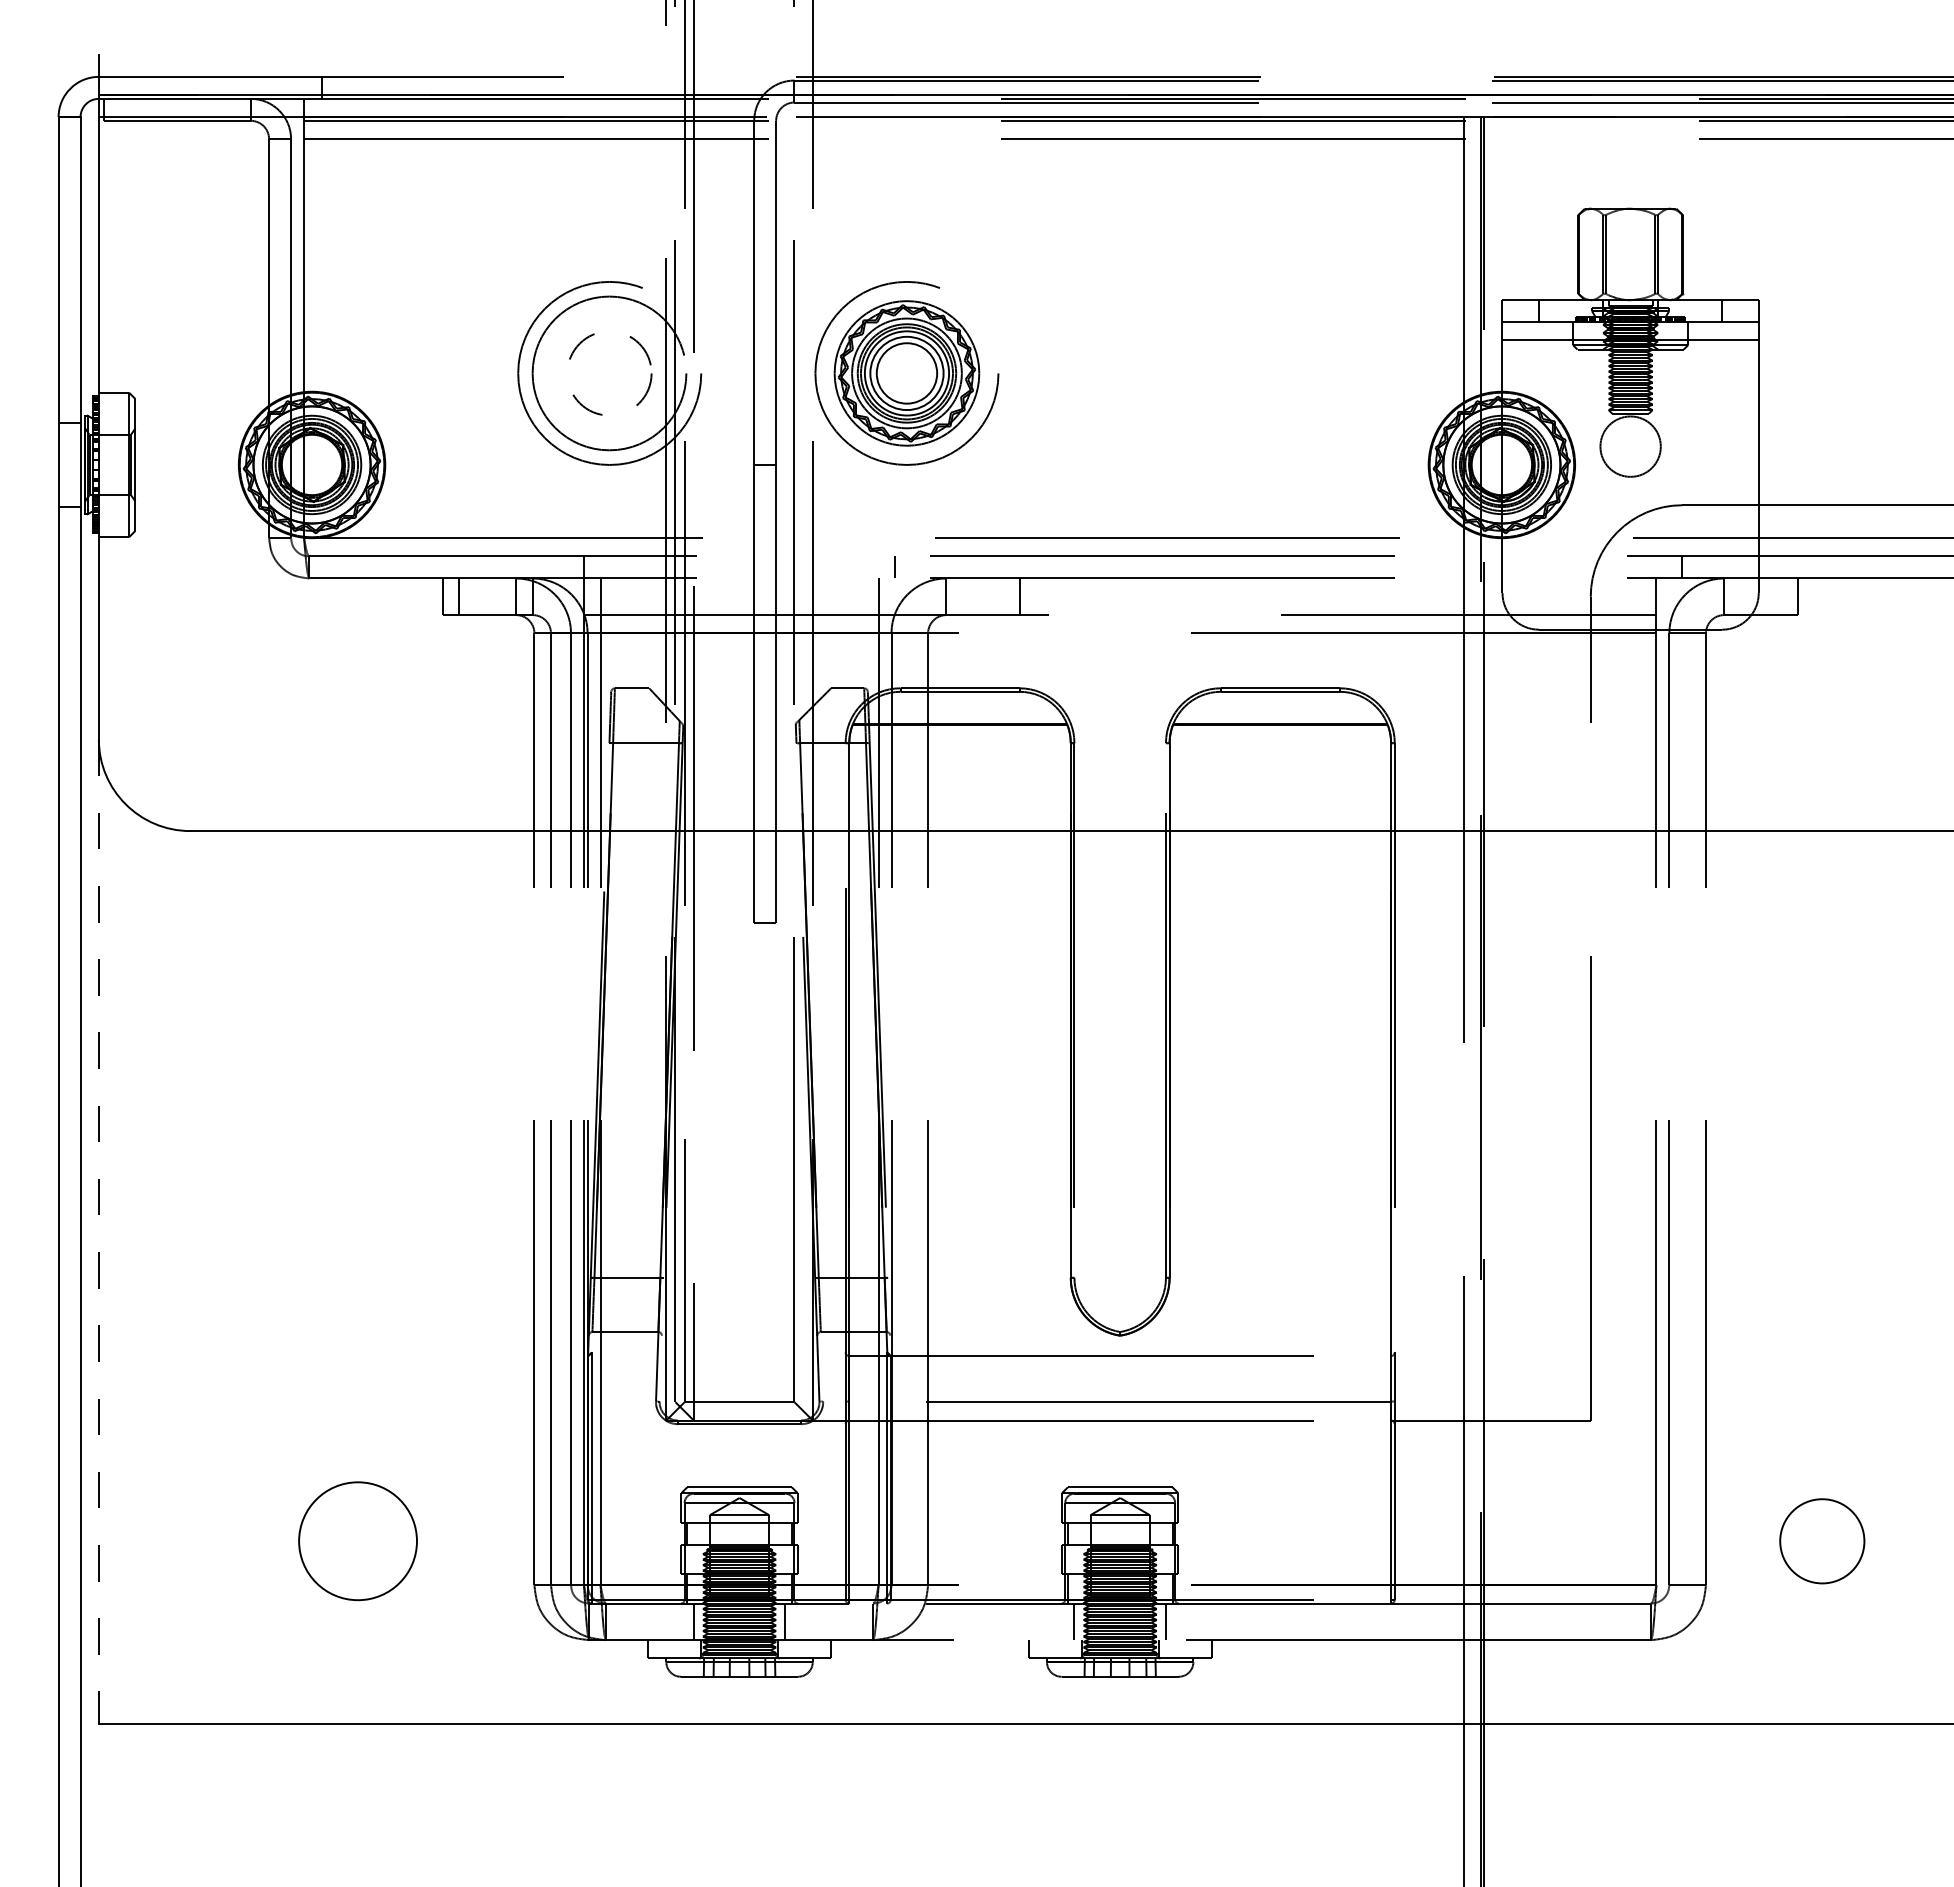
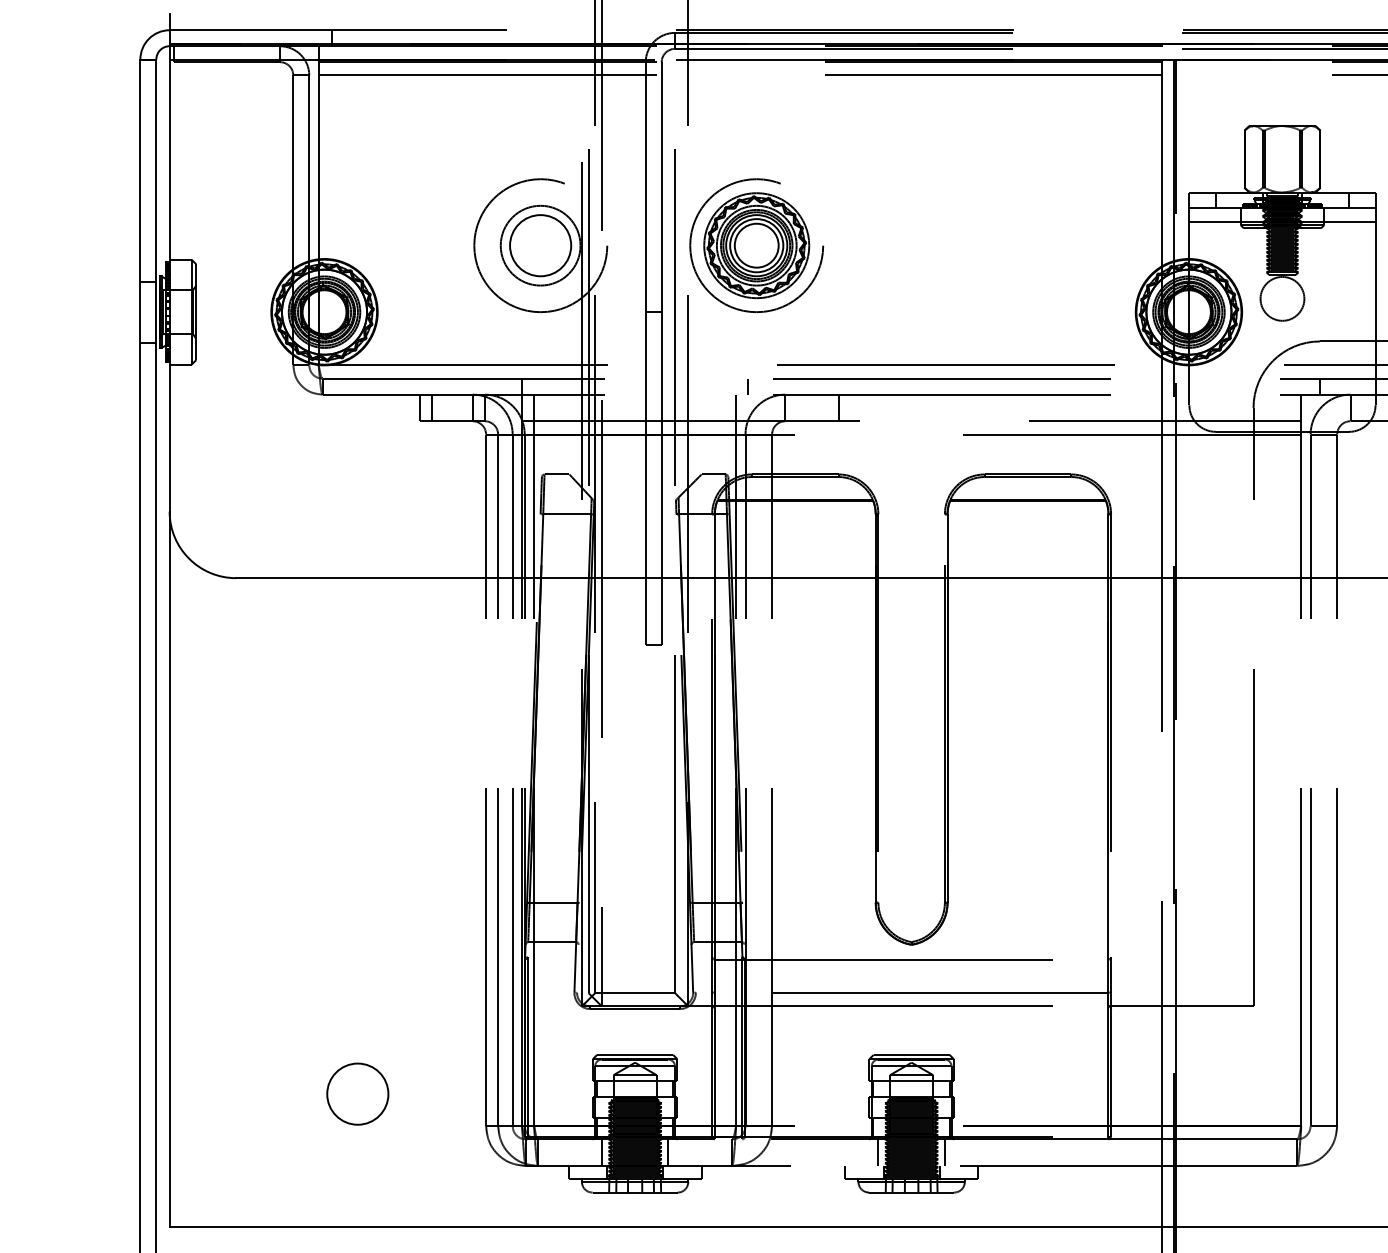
circle: (609, 373) -> (540, 245), dashed -> solid
circle: (609, 373) -> (540, 245), size x0.71
line: (98, 1232) -> (169, 869), dashed -> solid
circle: (357, 1541) -> (357, 1094), size x0.71

